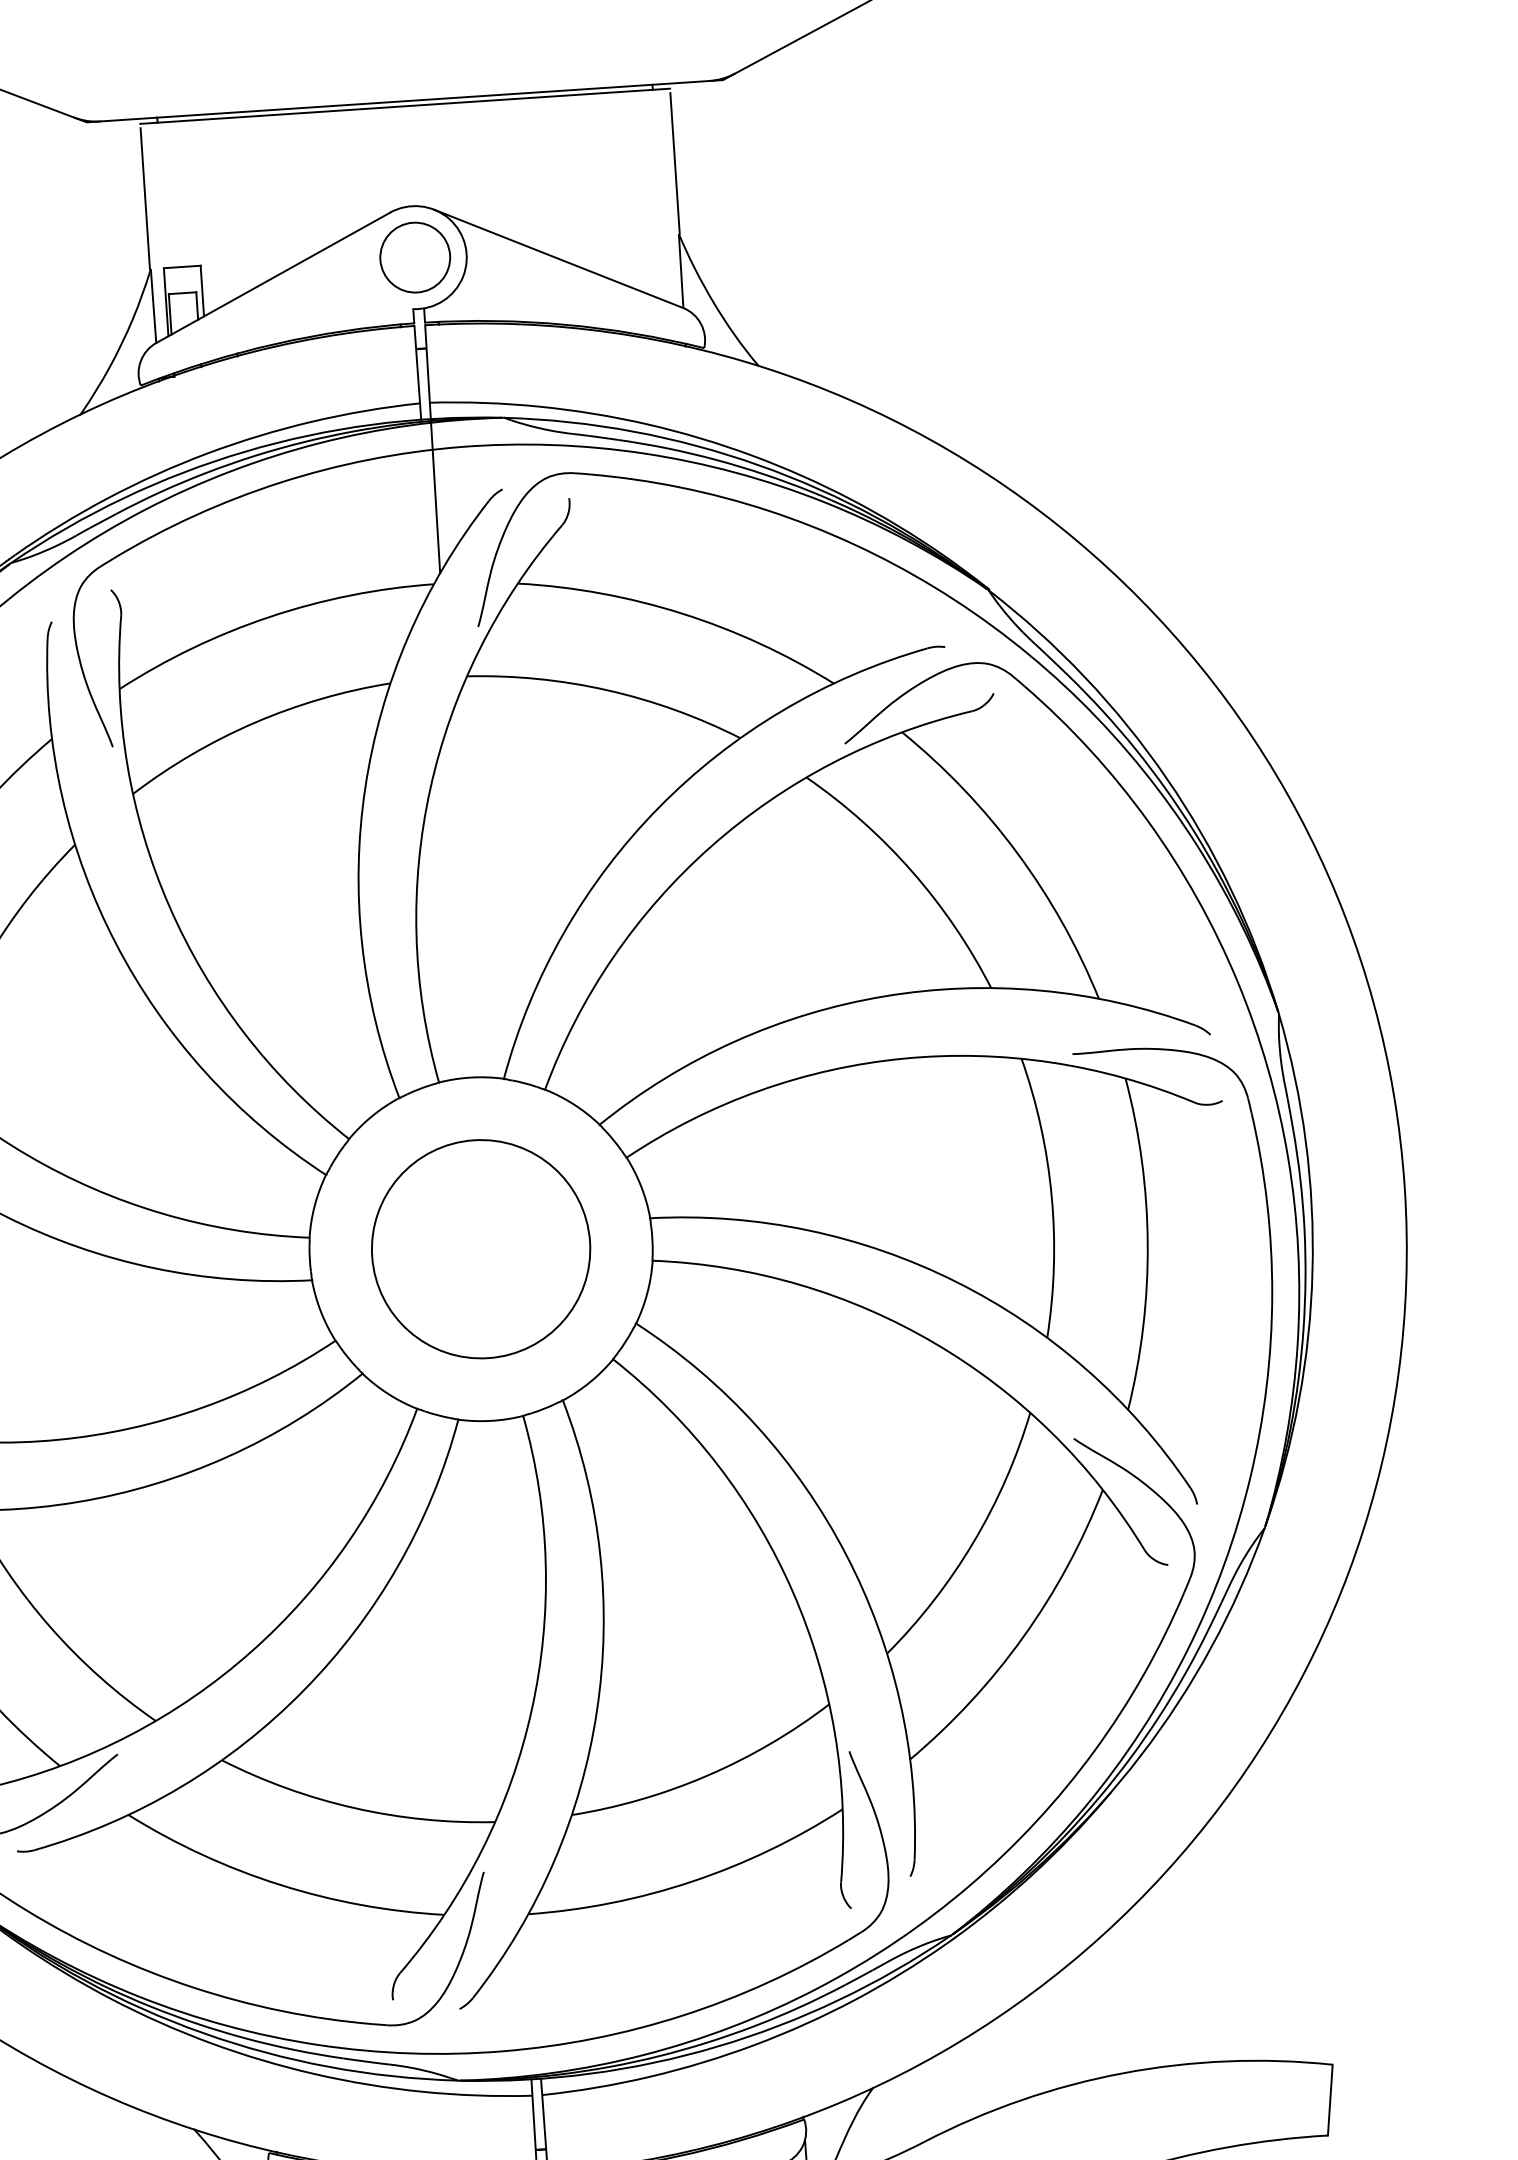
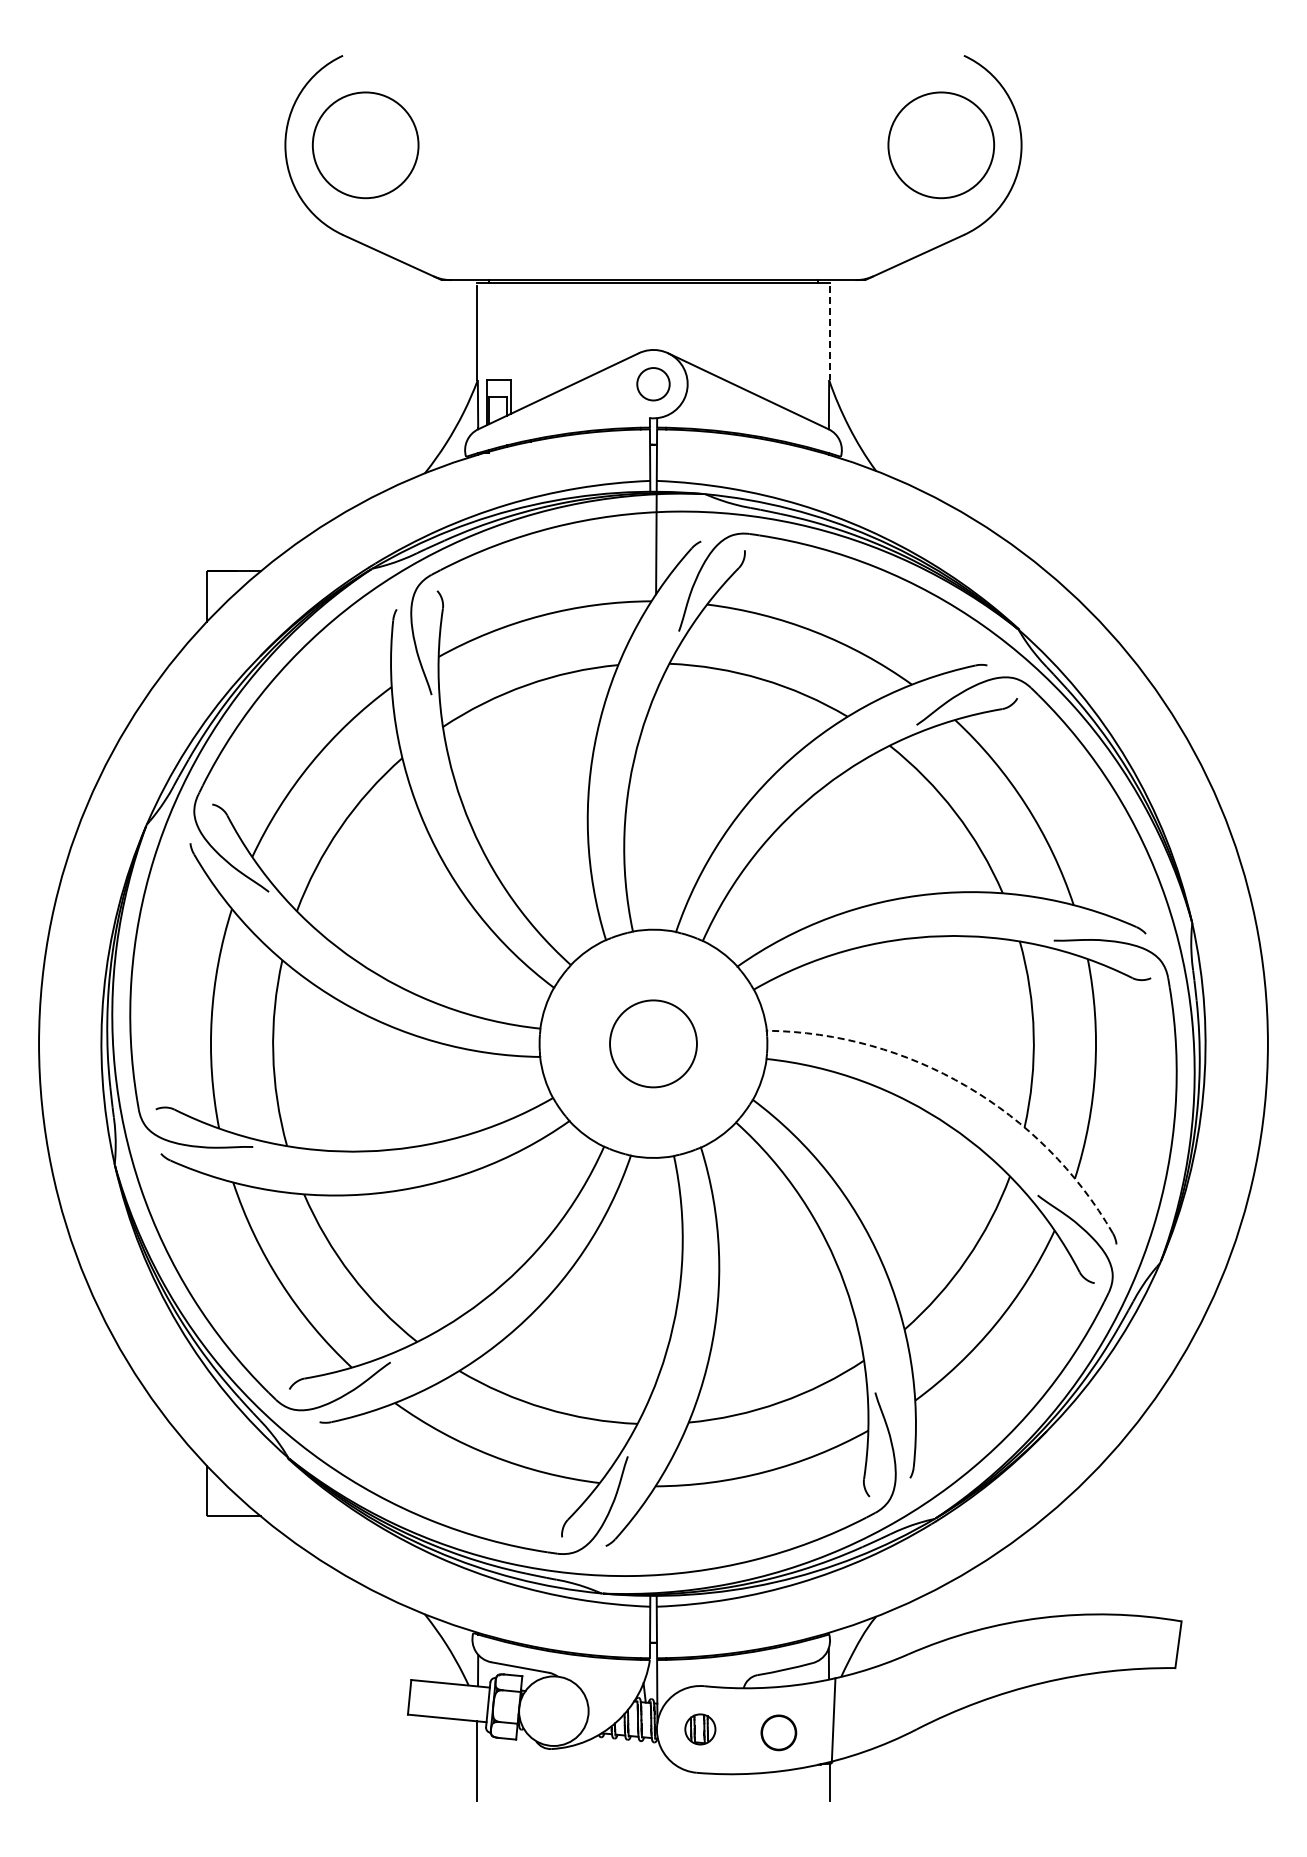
line: (674, 163) -> (829, 333), solid -> dashed
circle: (415, 258) -> (653, 384), size x0.7
circle: (481, 1248) -> (653, 1043), size x0.6
arc: (955, 1282) -> (966, 1086), solid -> dashed

